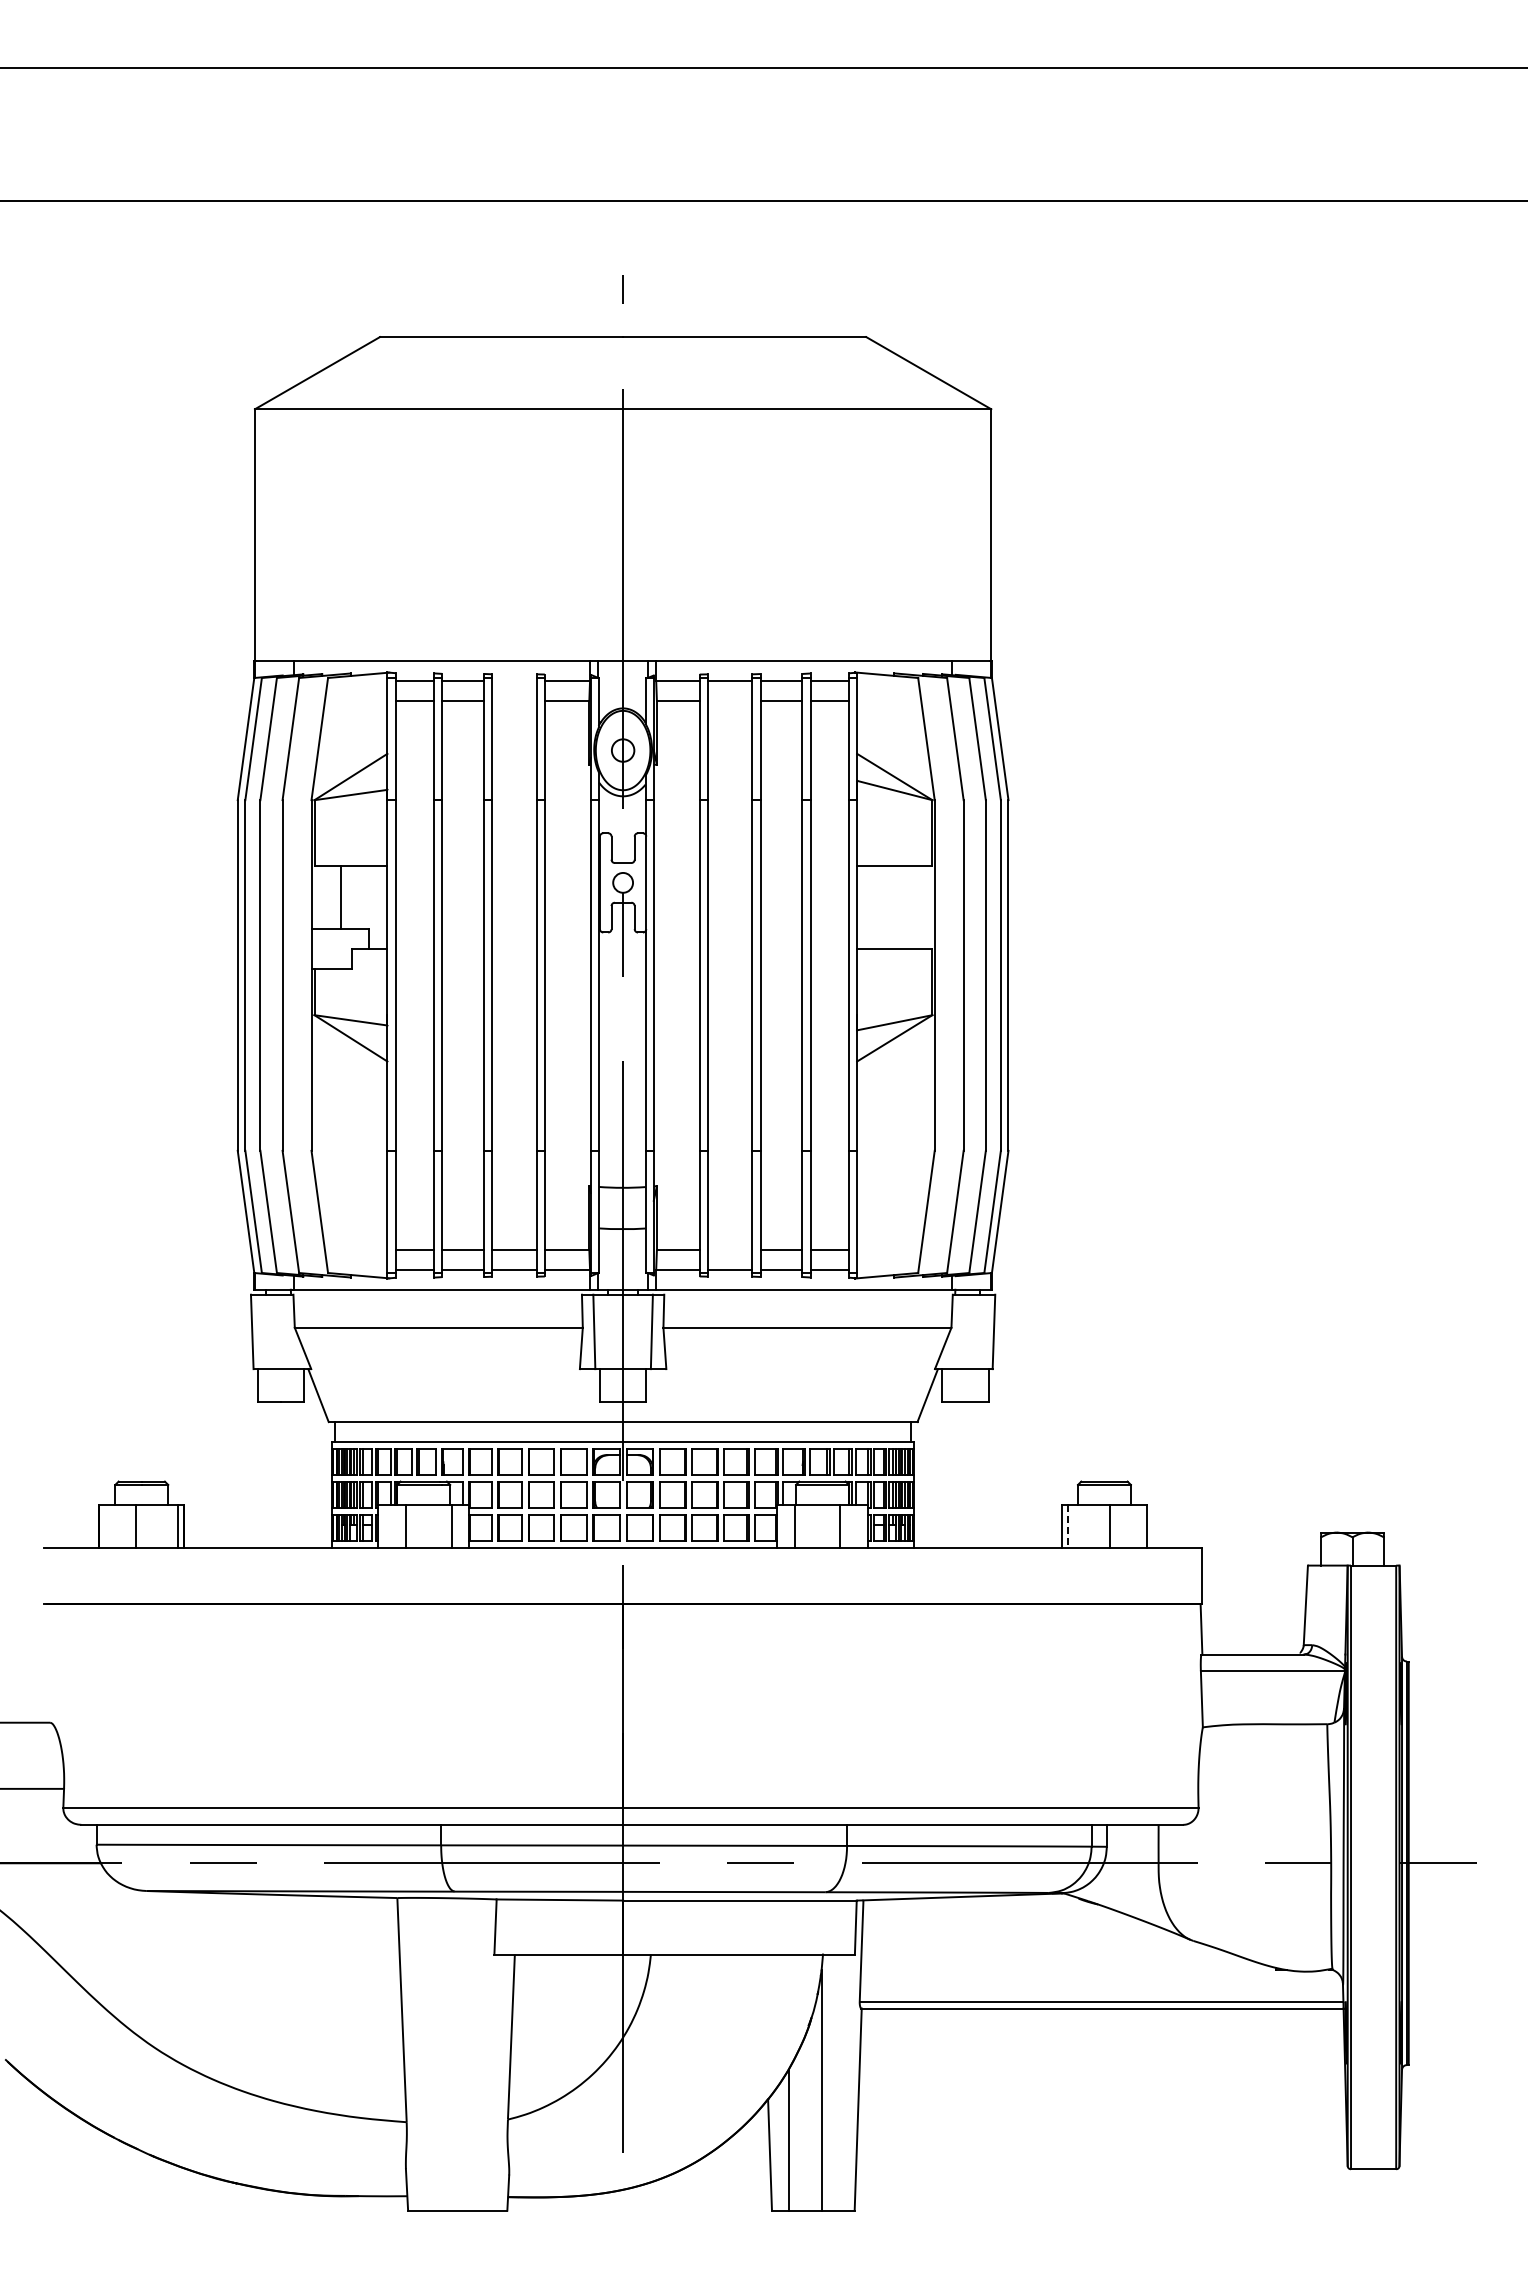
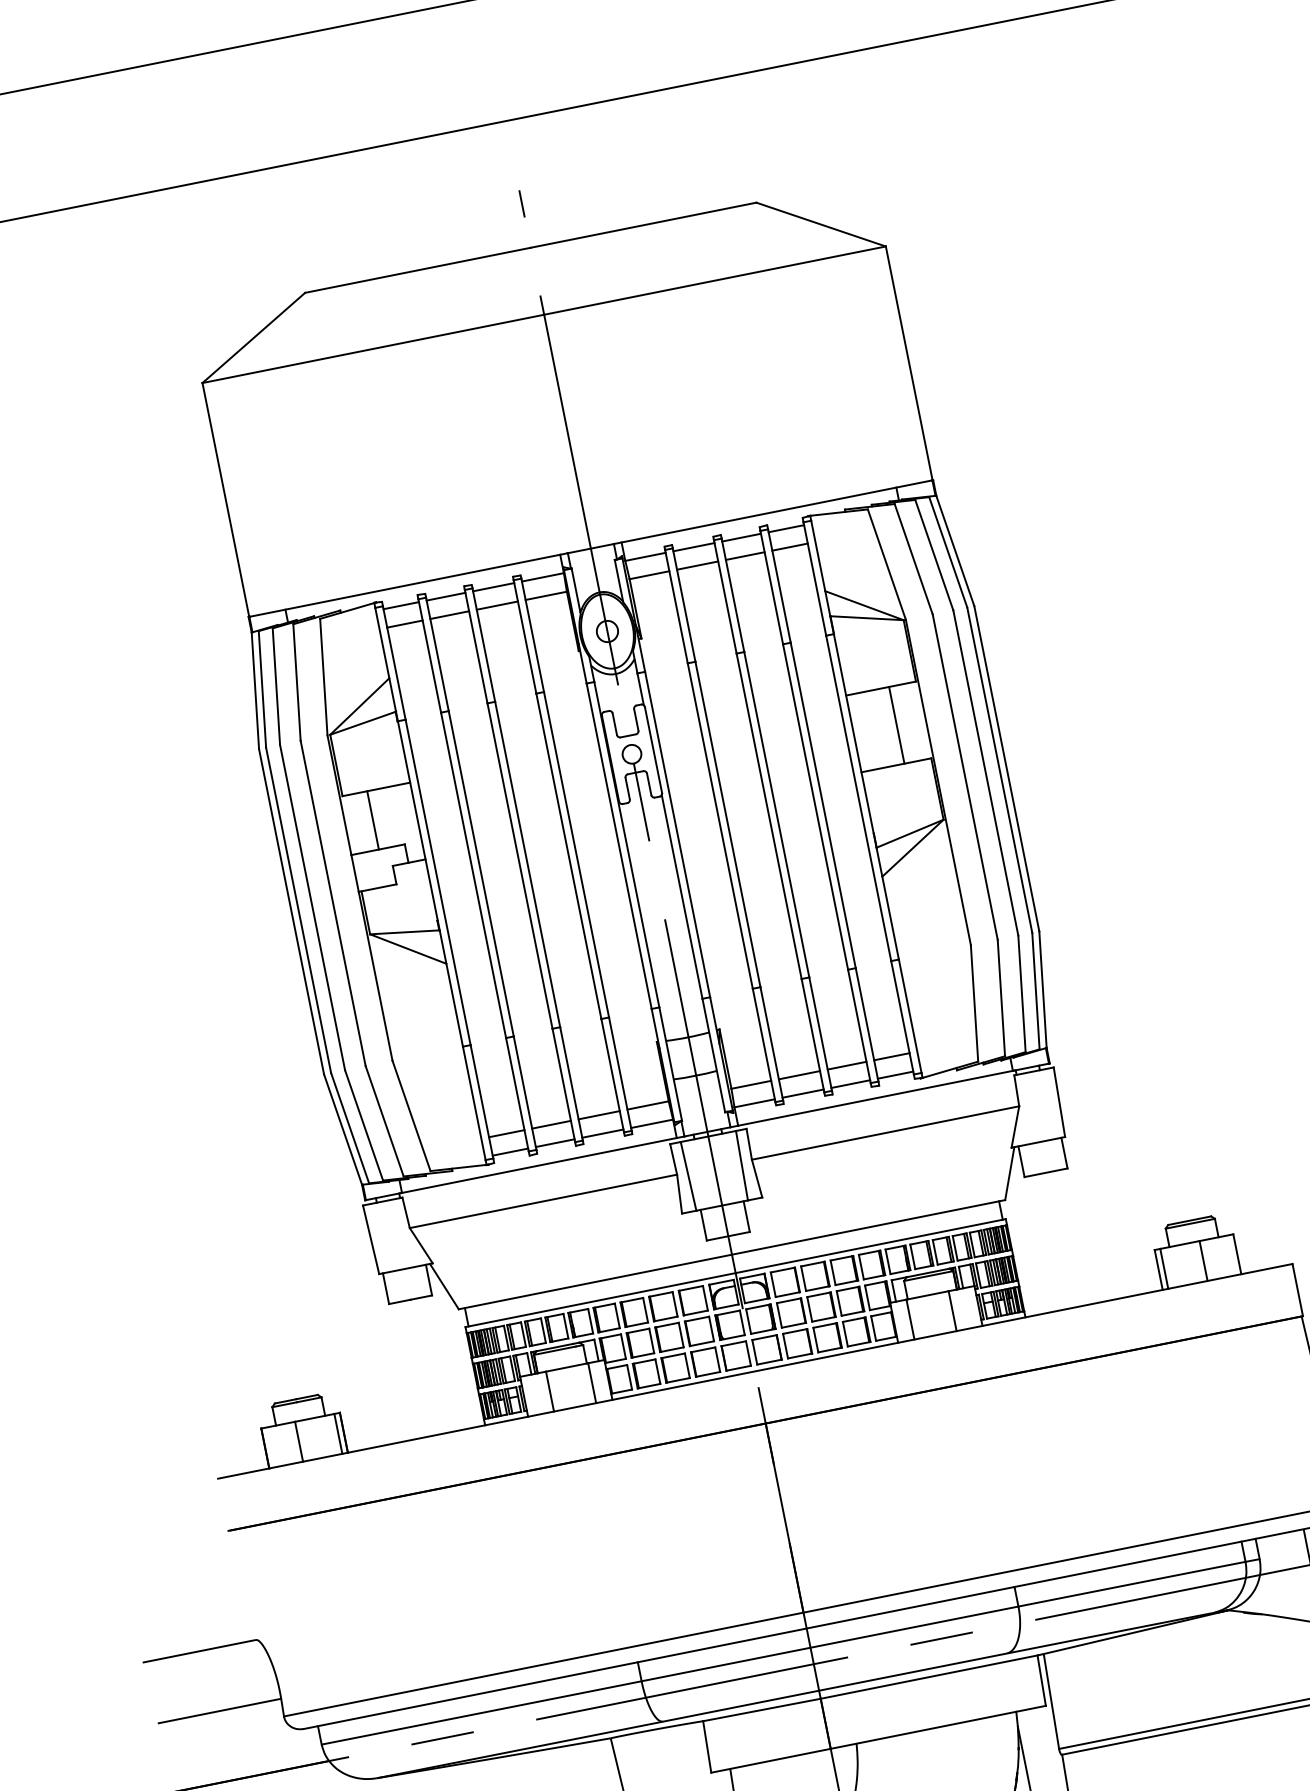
line: (514, 681) -> (493, 587), added
line: (514, 700) -> (497, 605), added
line: (730, 700) -> (697, 565), added
line: (903, 907) -> (896, 725), added
line: (730, 1250) -> (799, 1075), added
line: (1068, 1526) -> (1164, 1269), dashed -> solid

